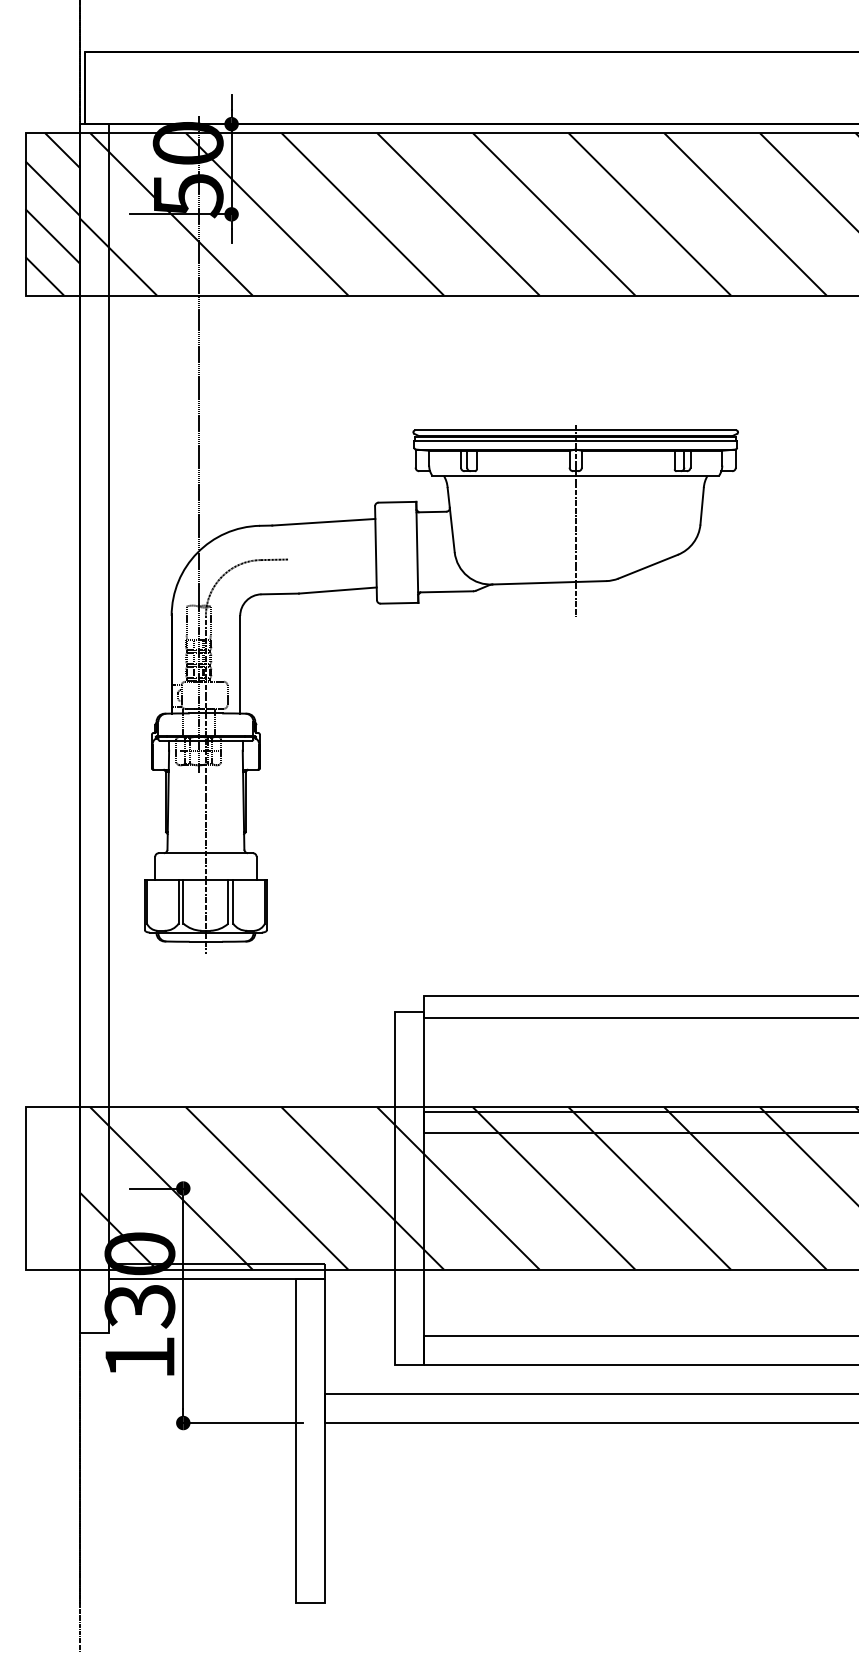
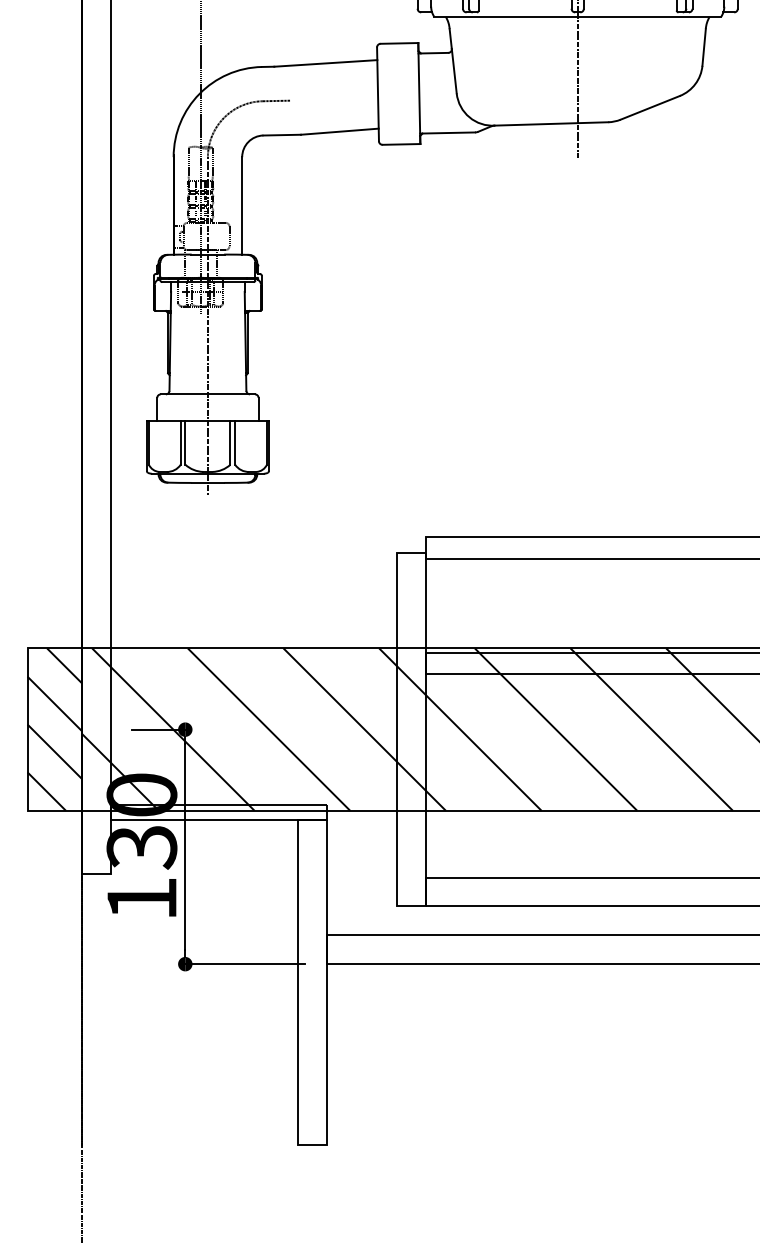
hatch: (52, 1188) -> (54, 729), added

